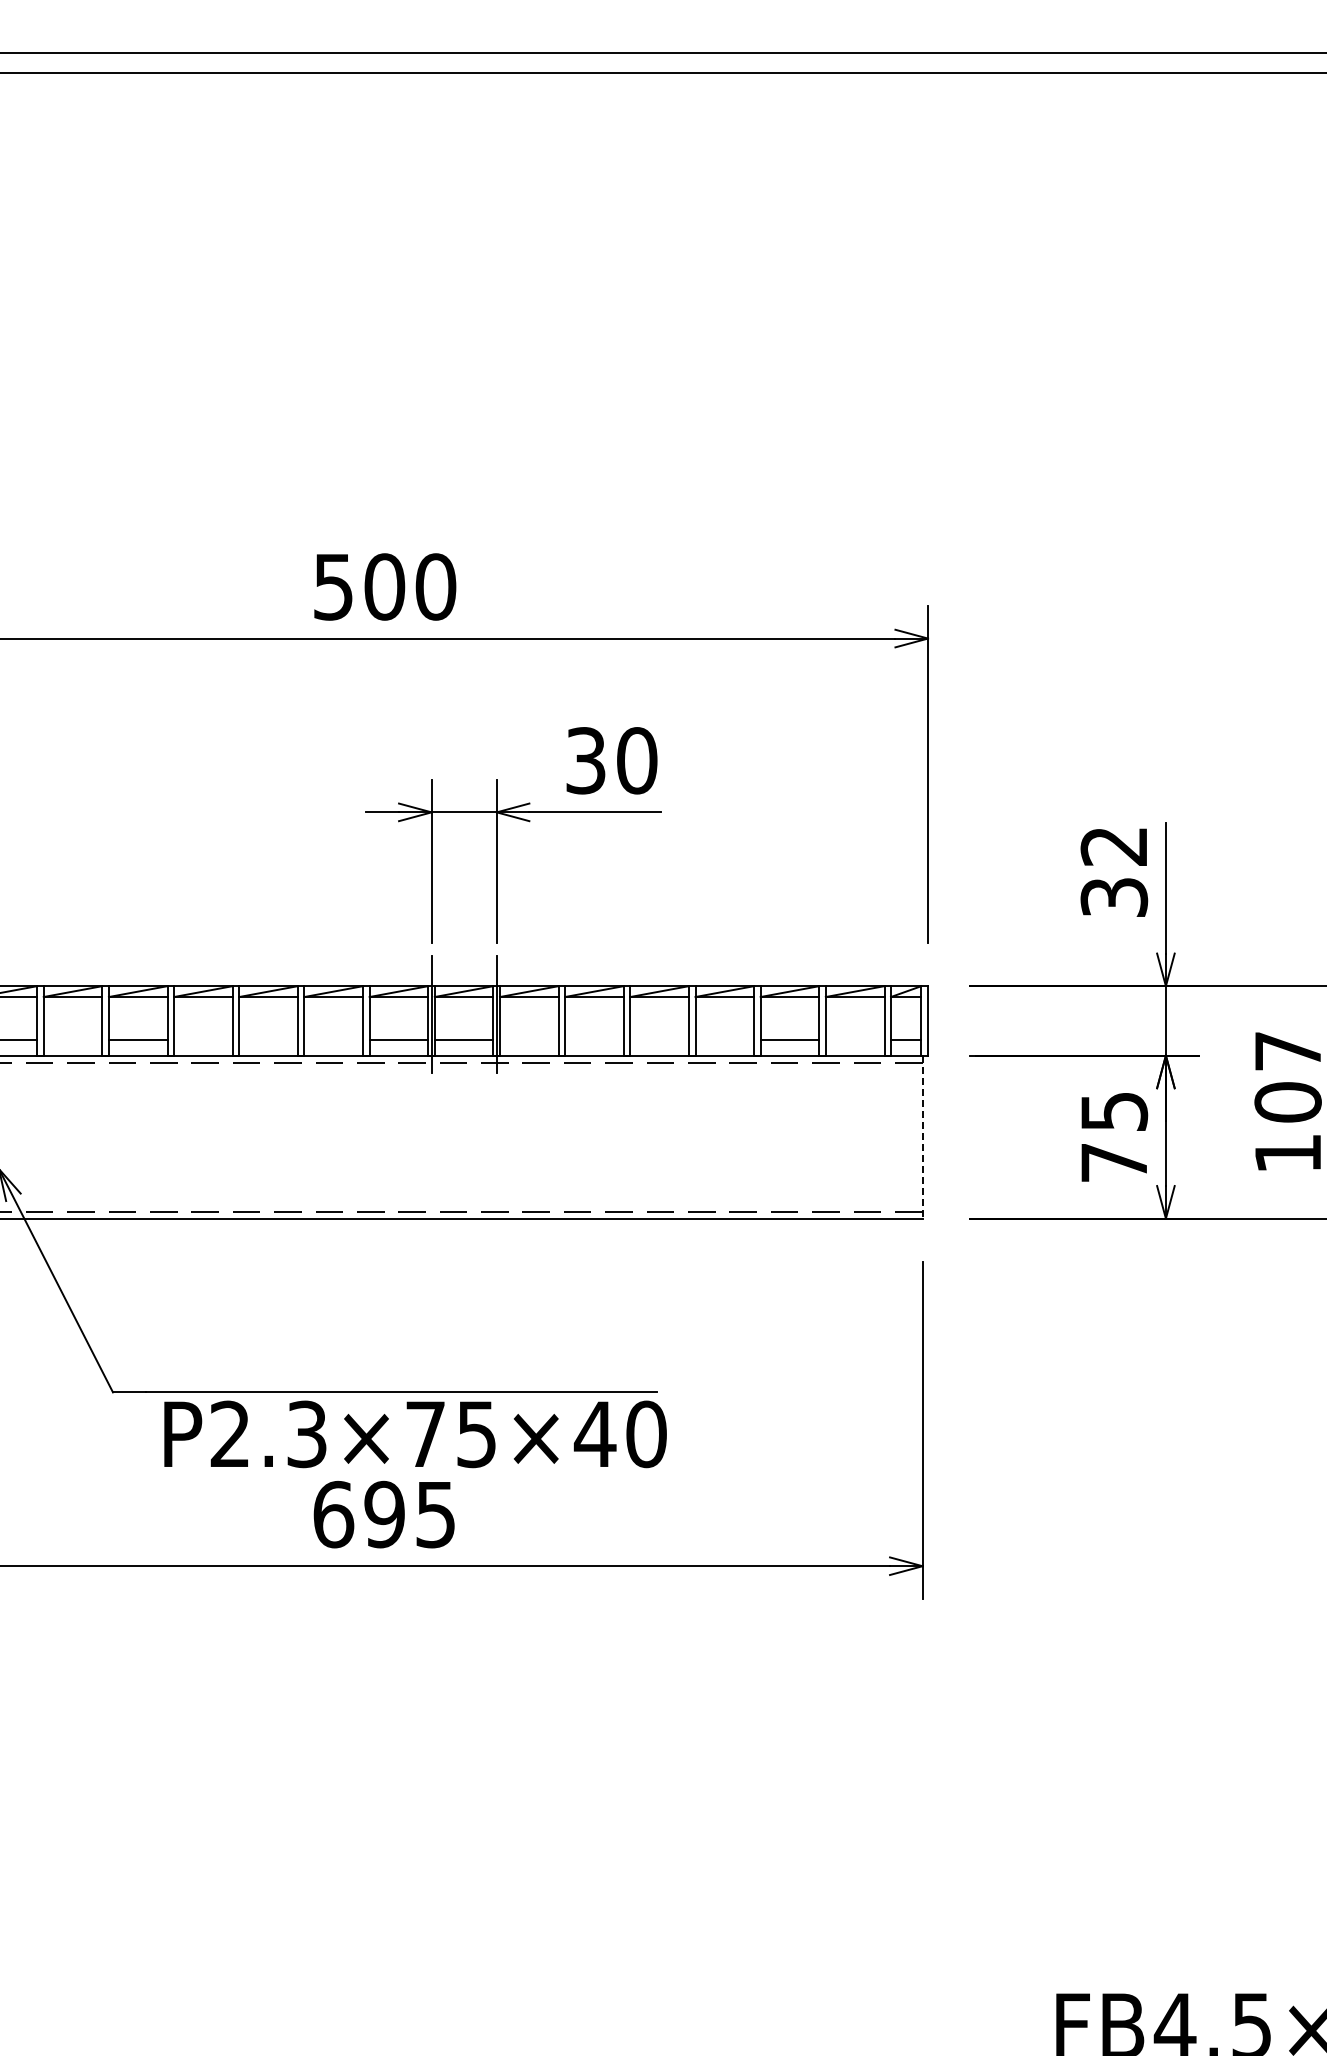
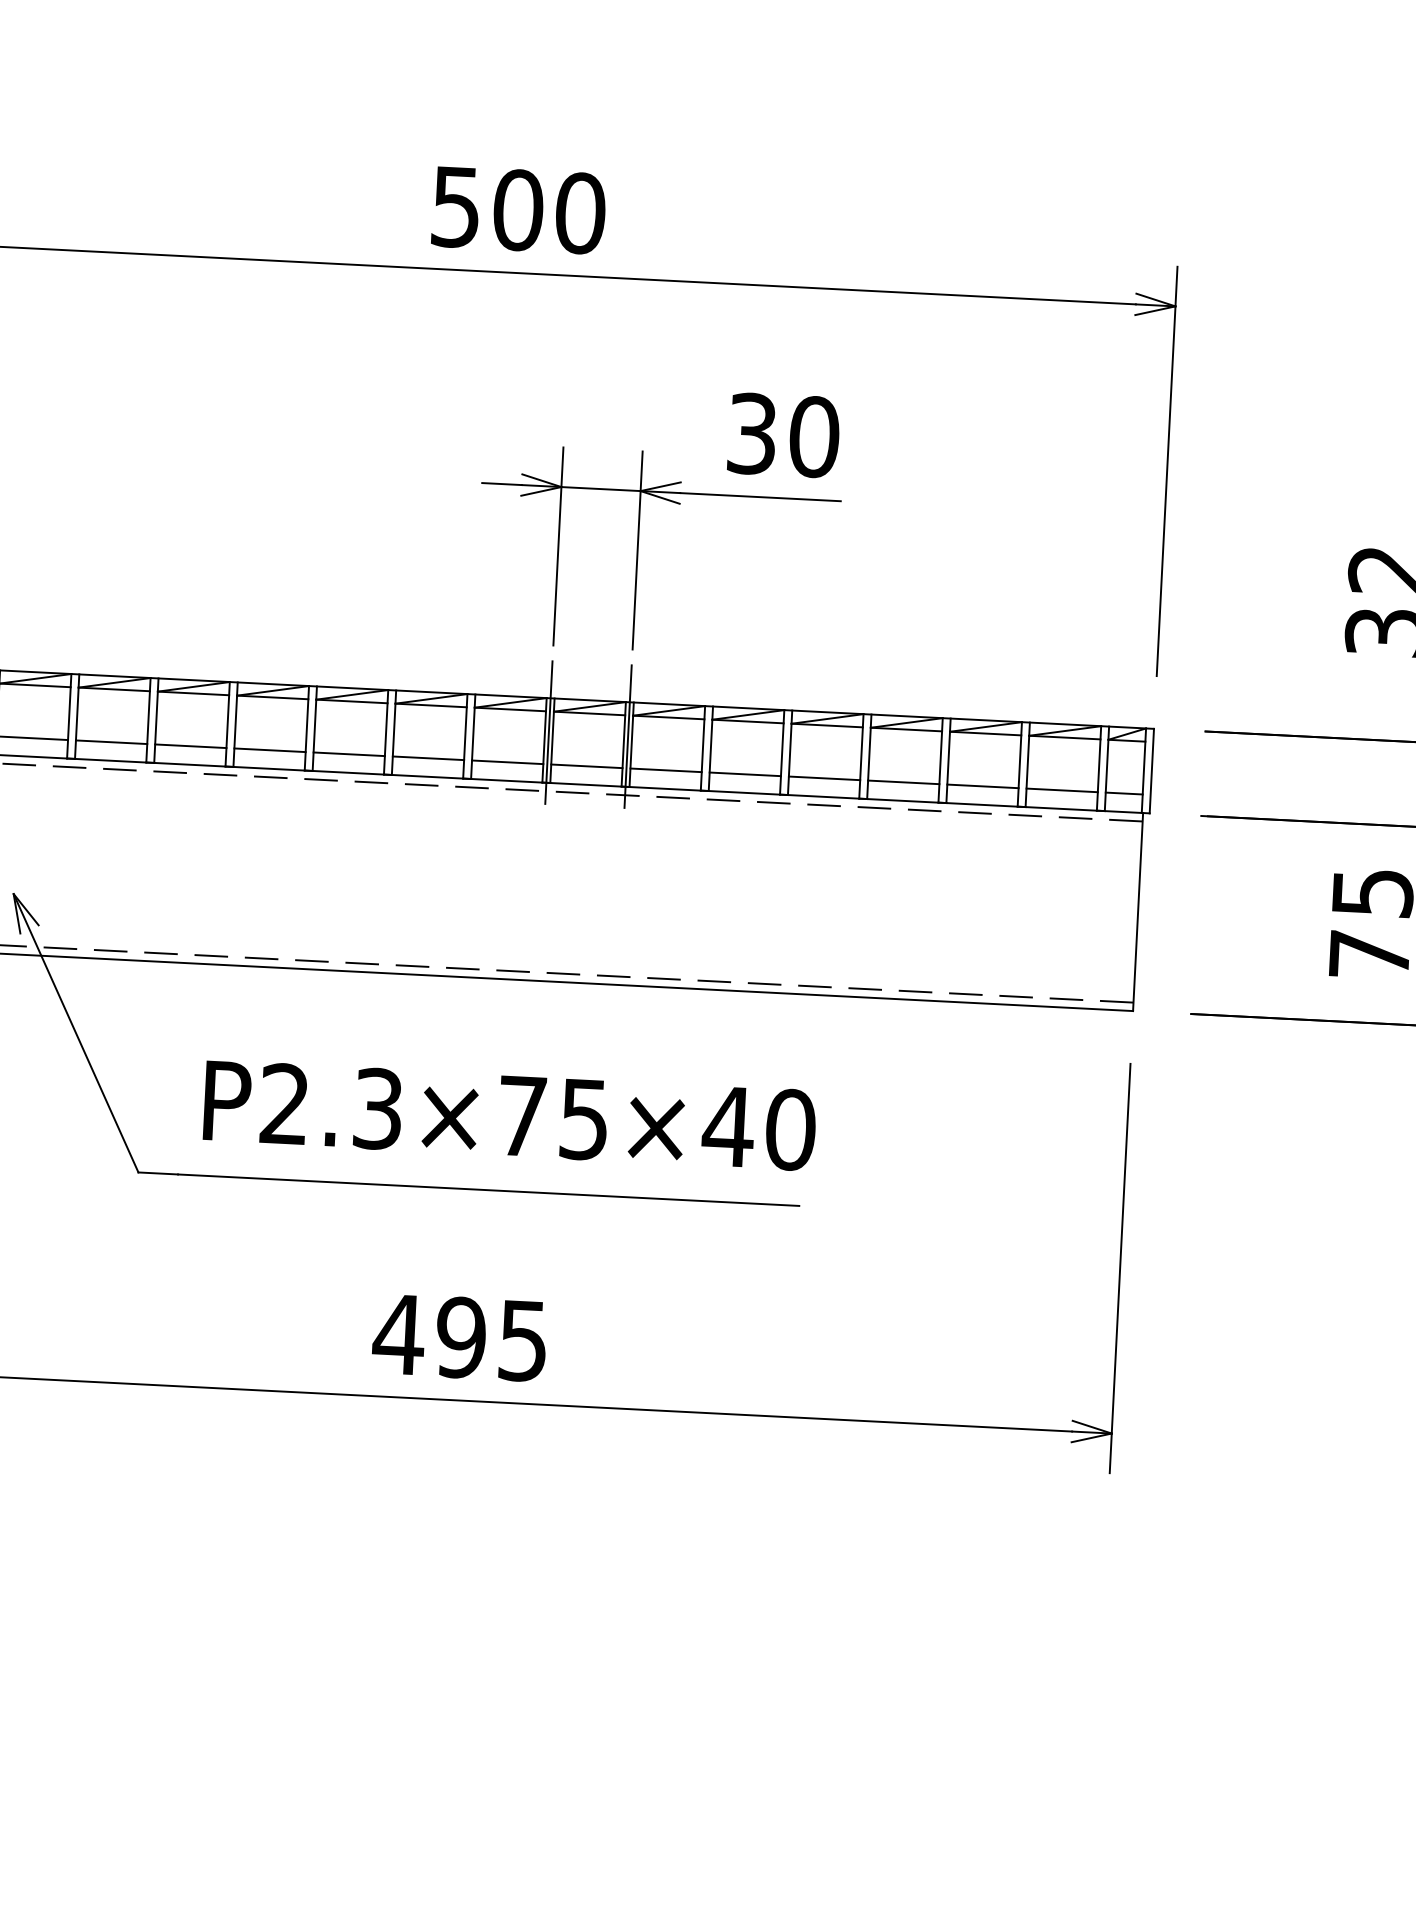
line: (72, 1040) -> (110, 742), added
line: (203, 1040) -> (270, 750), added
line: (268, 1040) -> (349, 754), added
line: (333, 1040) -> (428, 758), added
line: (528, 1040) -> (665, 770), added
line: (594, 1040) -> (745, 774), added
line: (659, 1040) -> (824, 778), added
line: (724, 1040) -> (903, 782), added
line: (854, 1040) -> (1061, 790), added
line: (922, 1137) -> (1138, 912), dashed -> solid
text: (415, 1434) -> (509, 1115), moved
text: (333, 1514) -> (398, 1334), 695 -> 495

